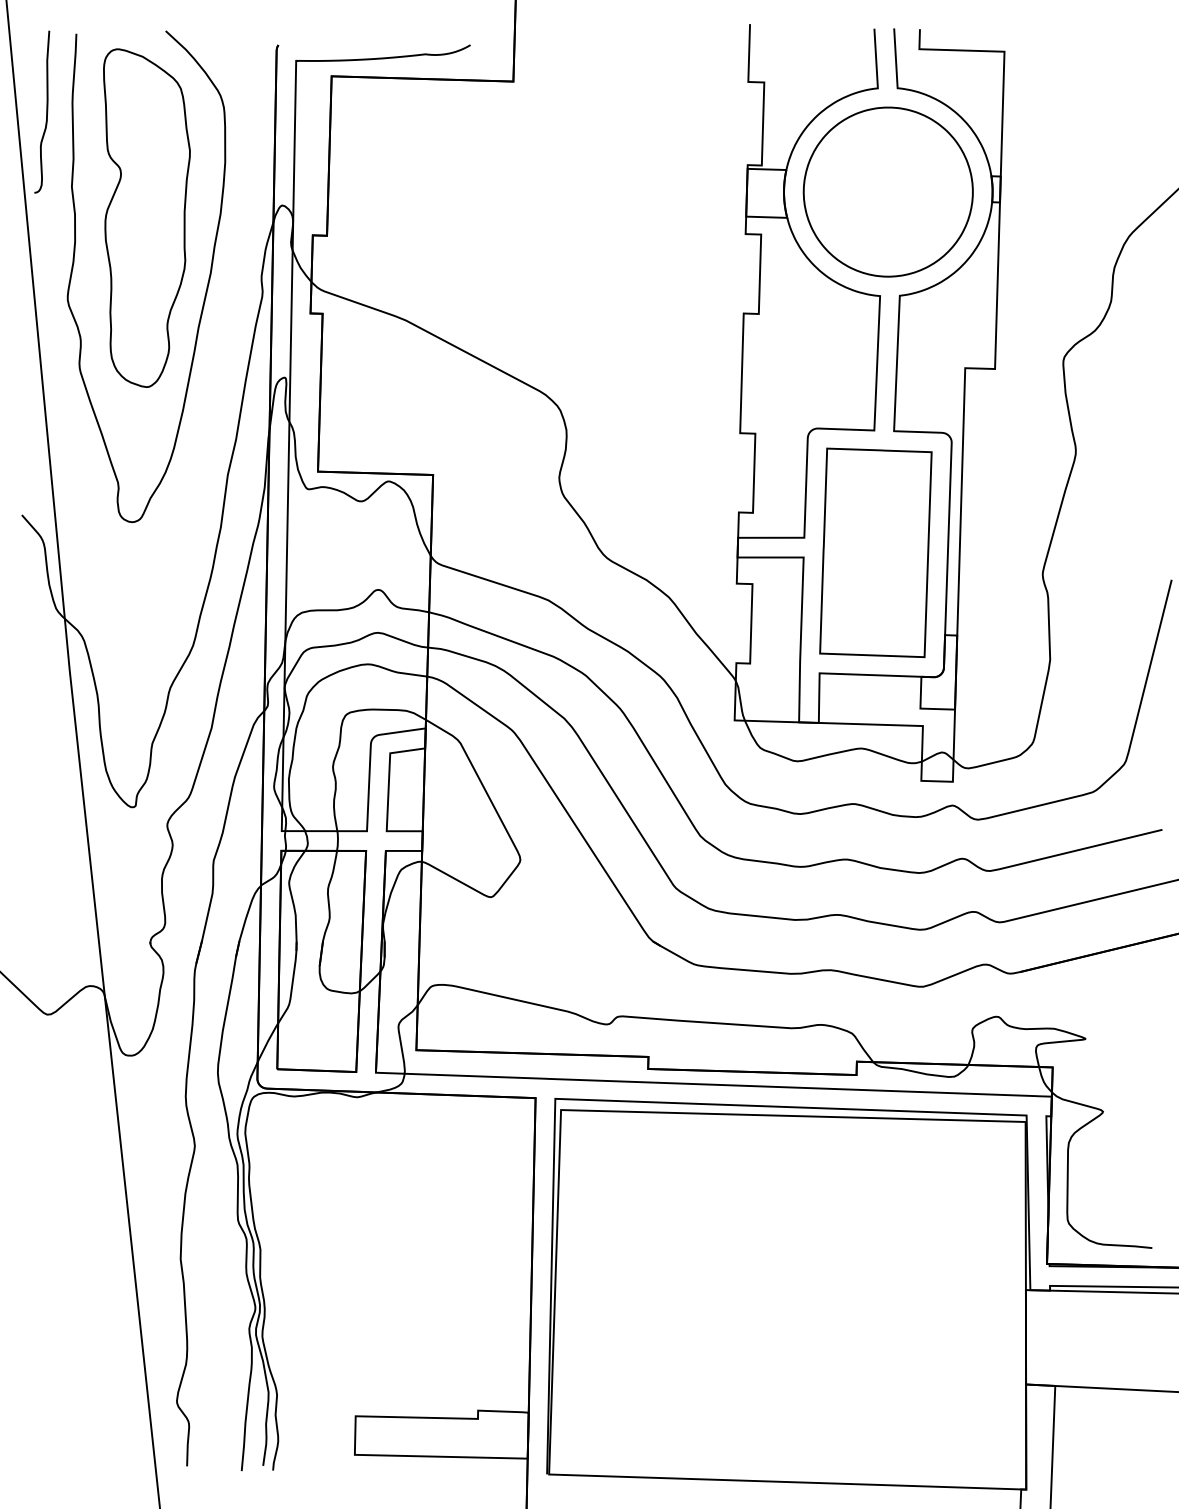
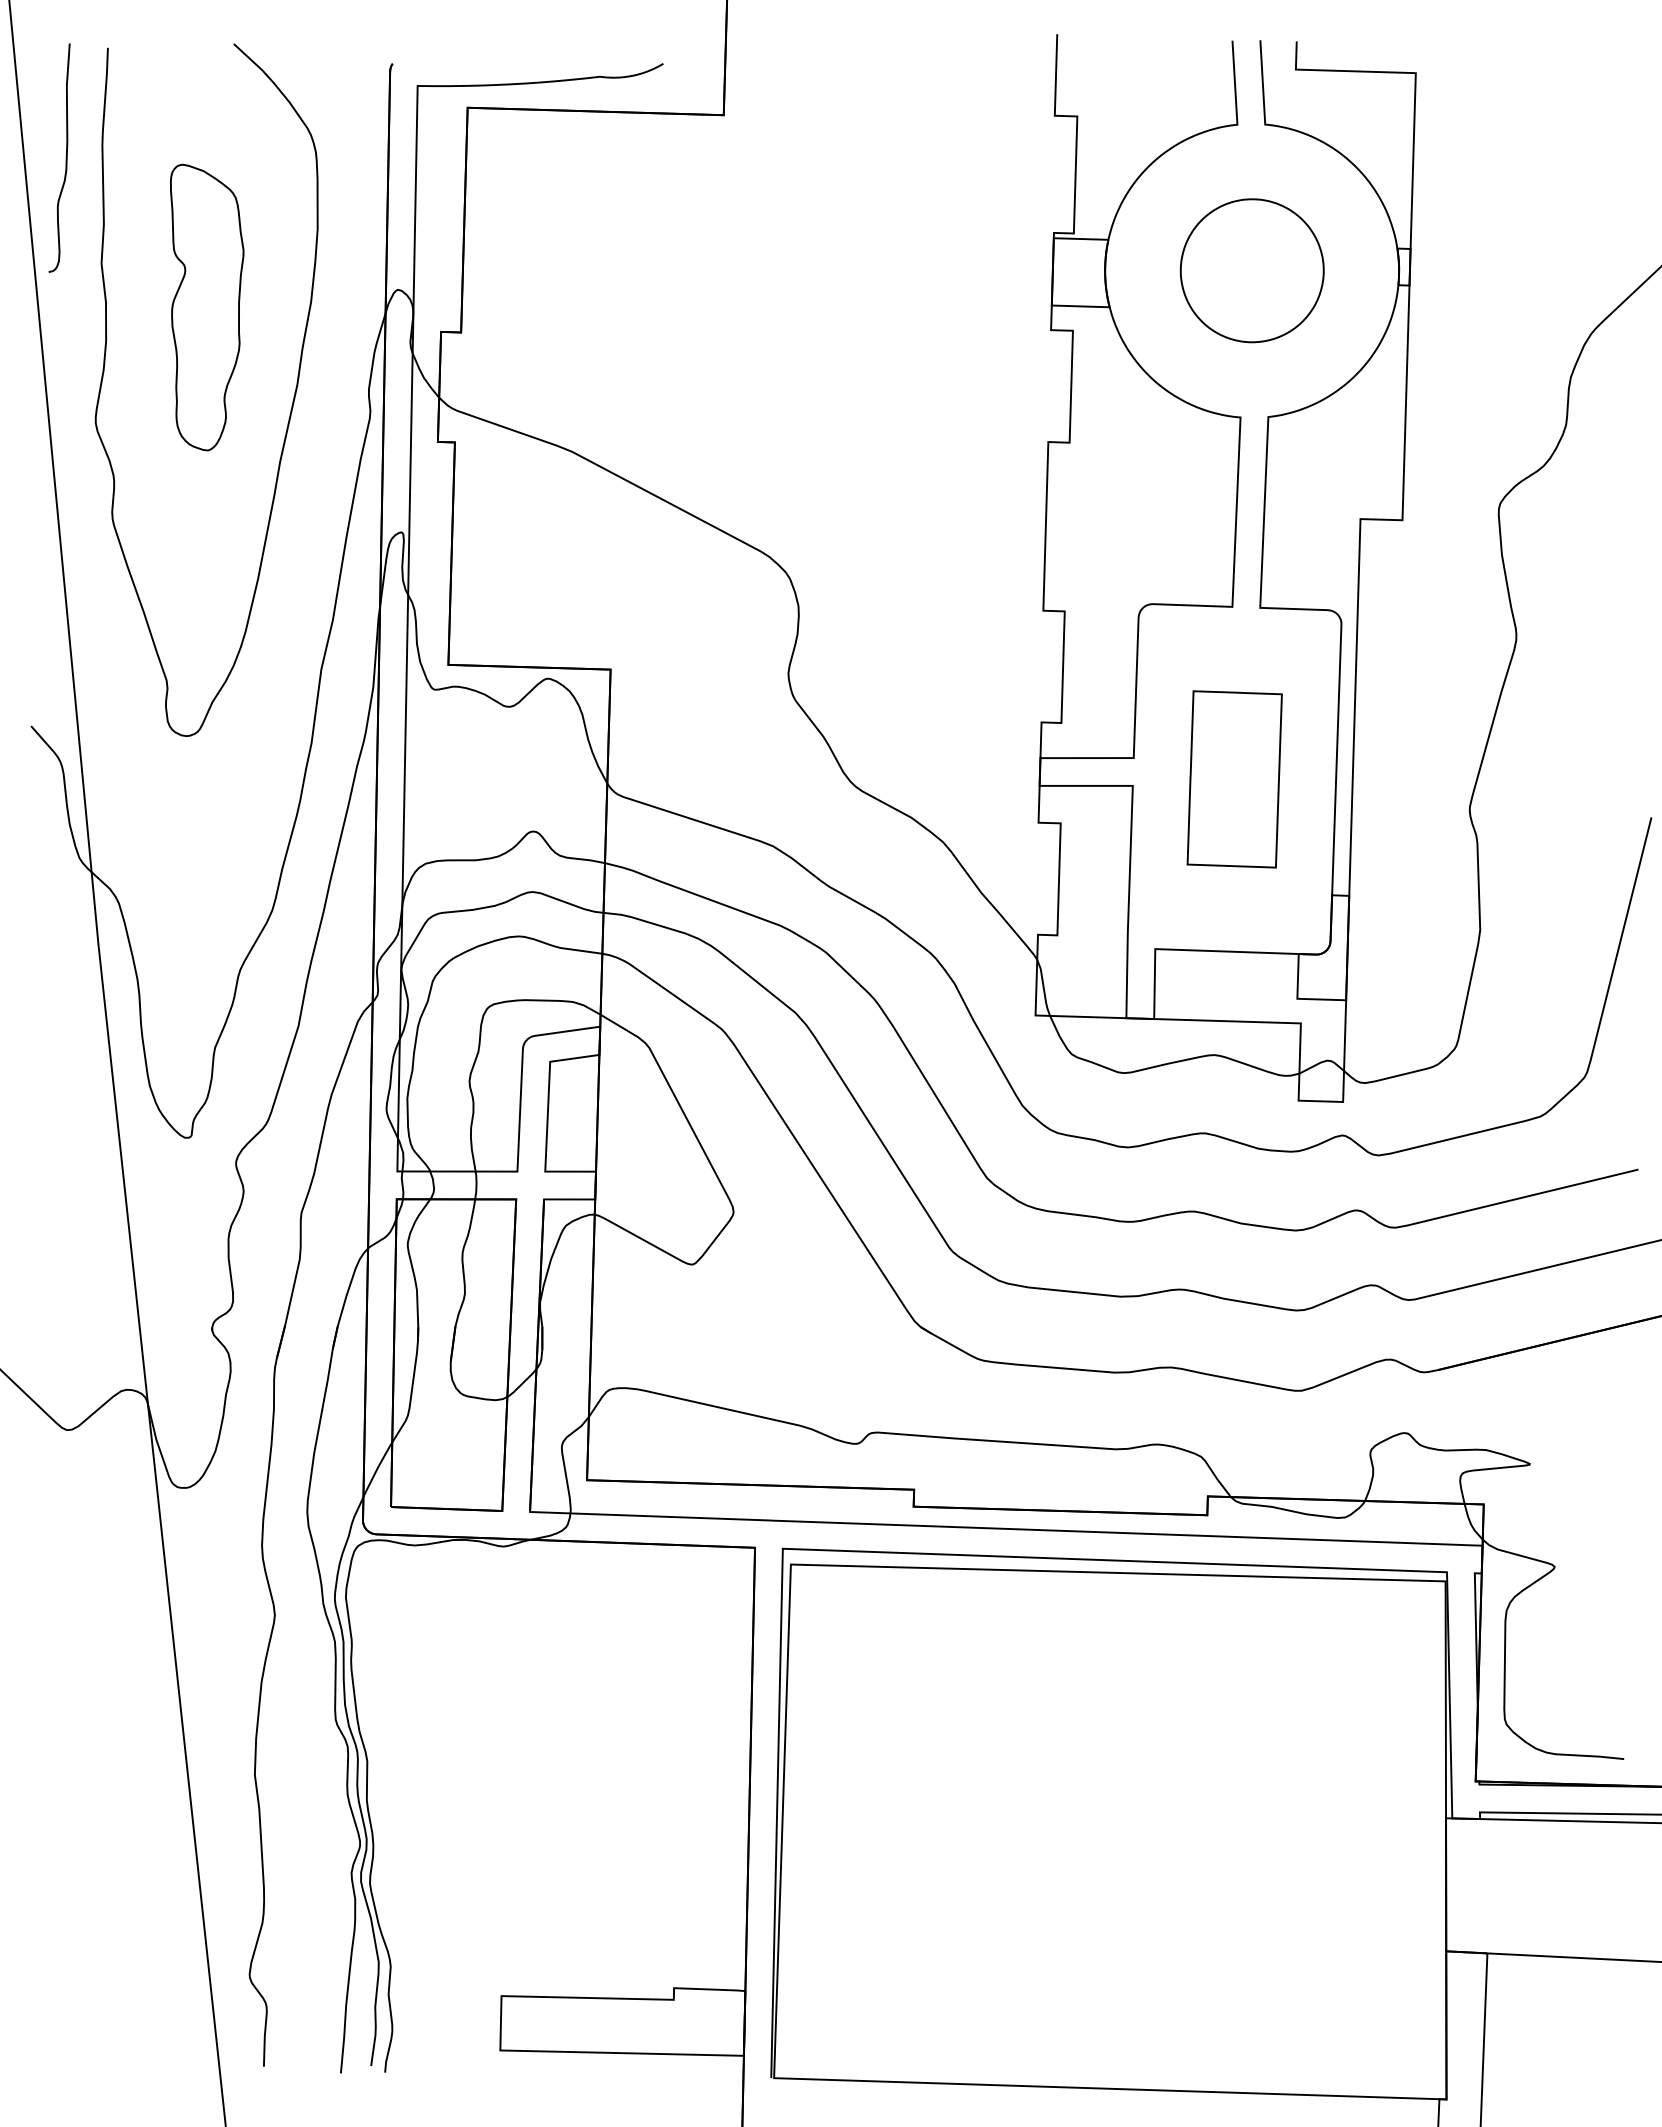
part: (888, 191) -> (1252, 270), size x0.6
part: (146, 218) -> (206, 307), size x0.6
part: (875, 552) -> (1234, 779), size x0.6

